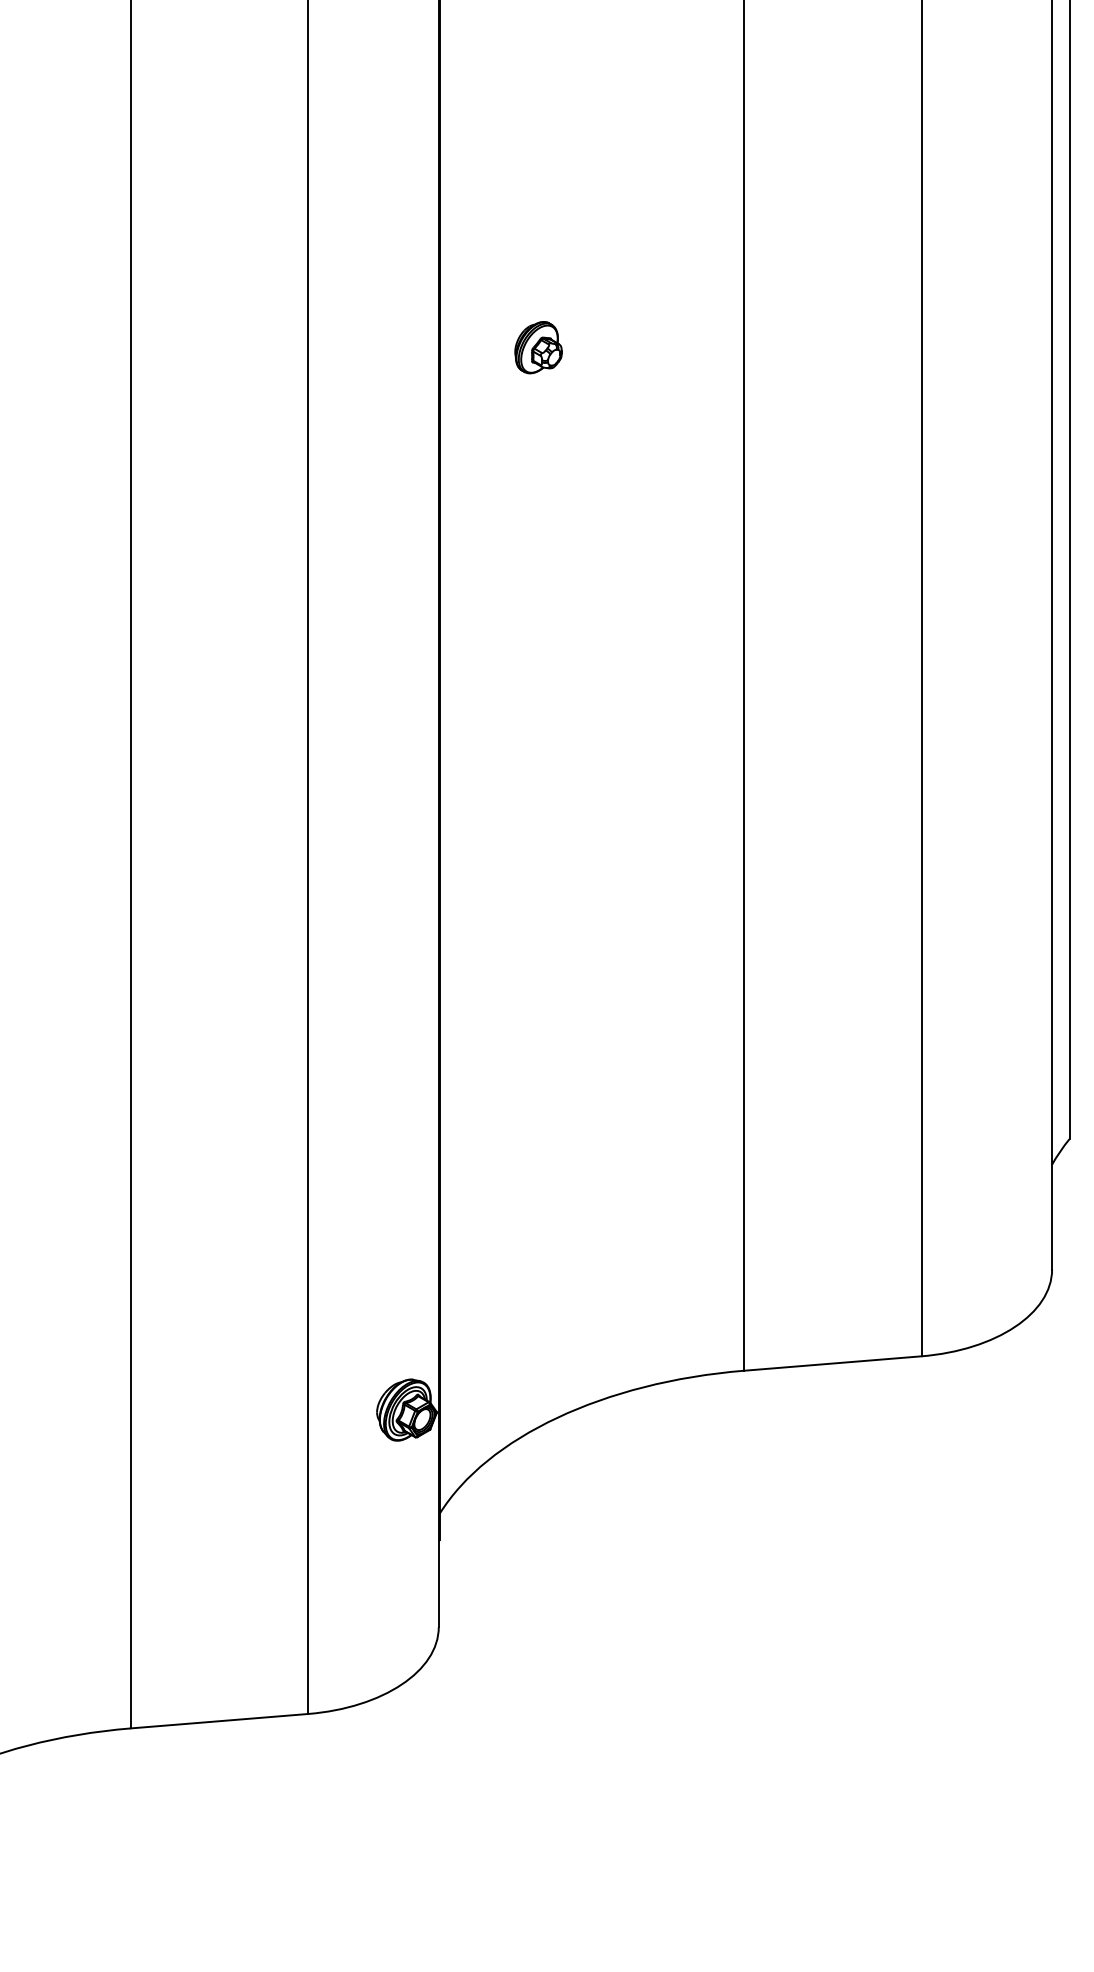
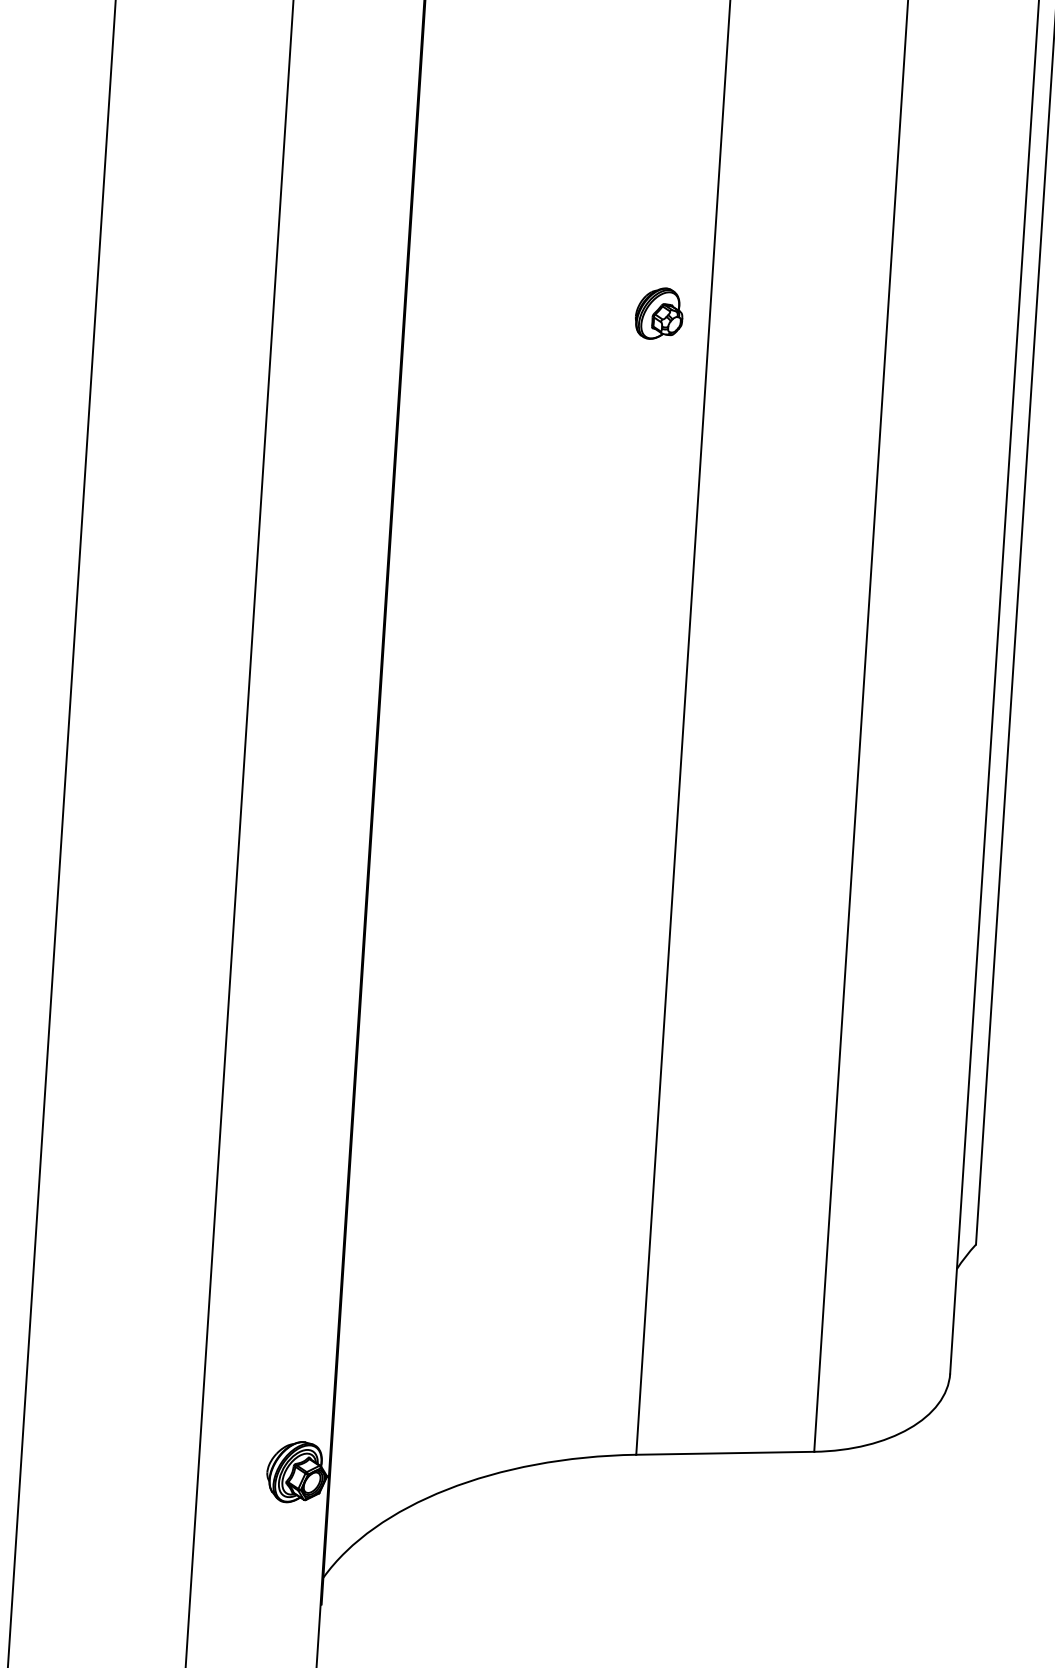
part: (538, 347) -> (659, 313), moved

